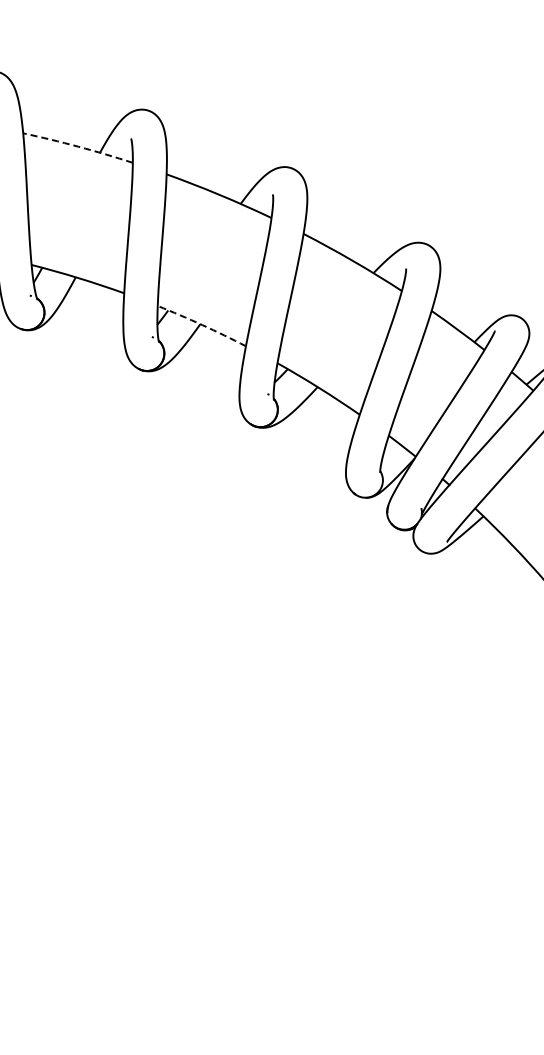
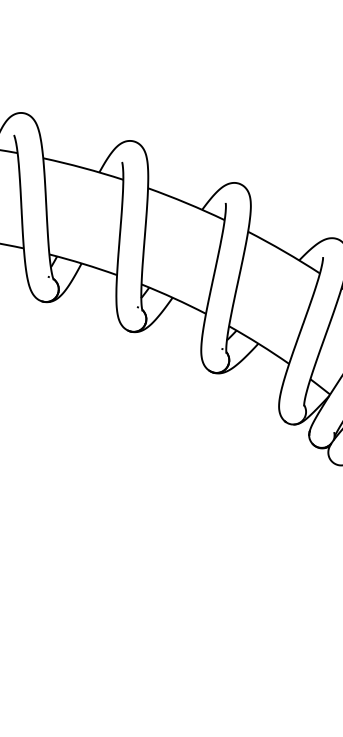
arc: (78, 146) -> (83, 167), dashed -> solid
arc: (202, 325) -> (174, 298), dashed -> solid

